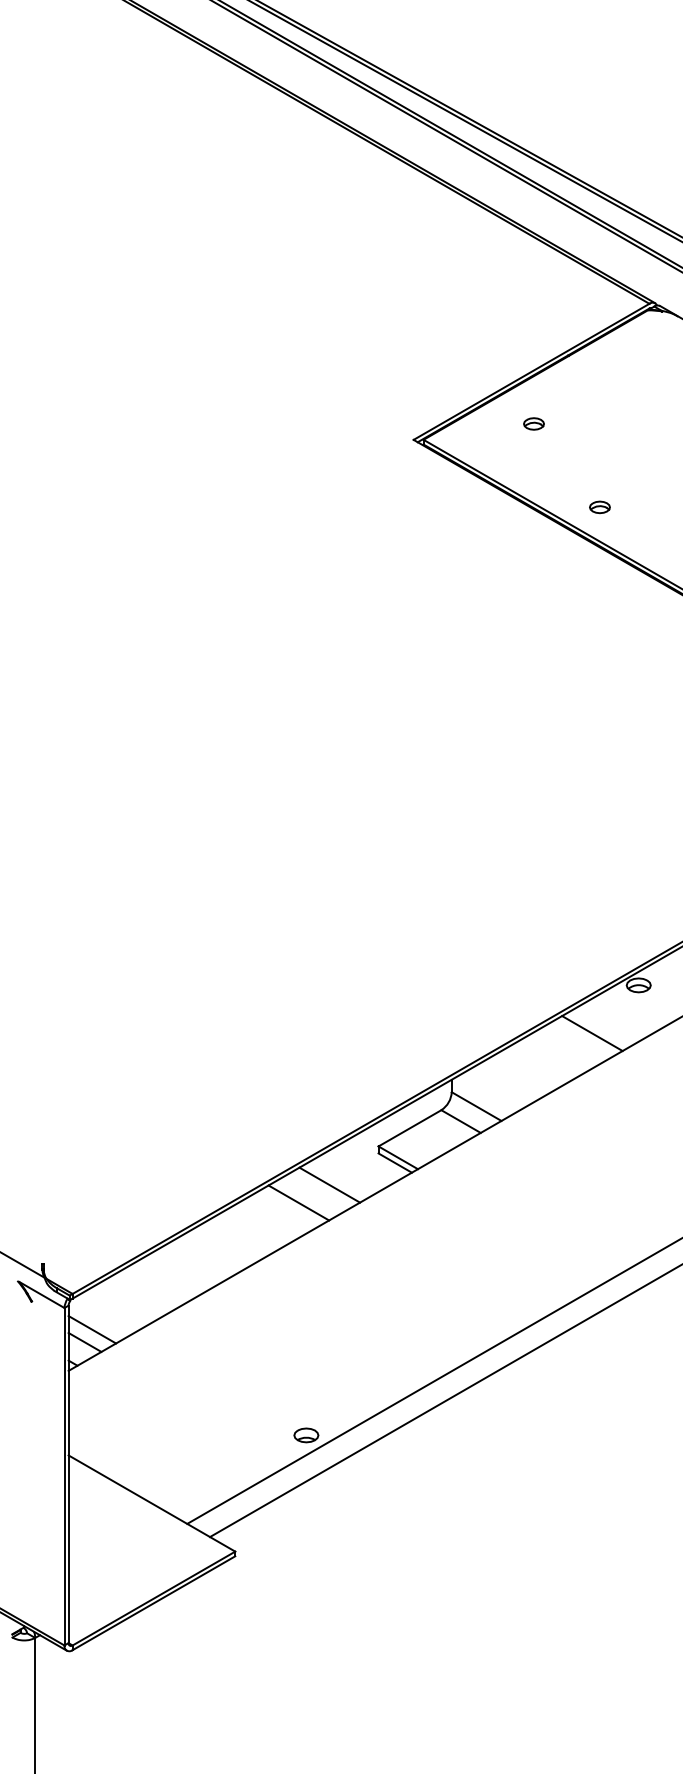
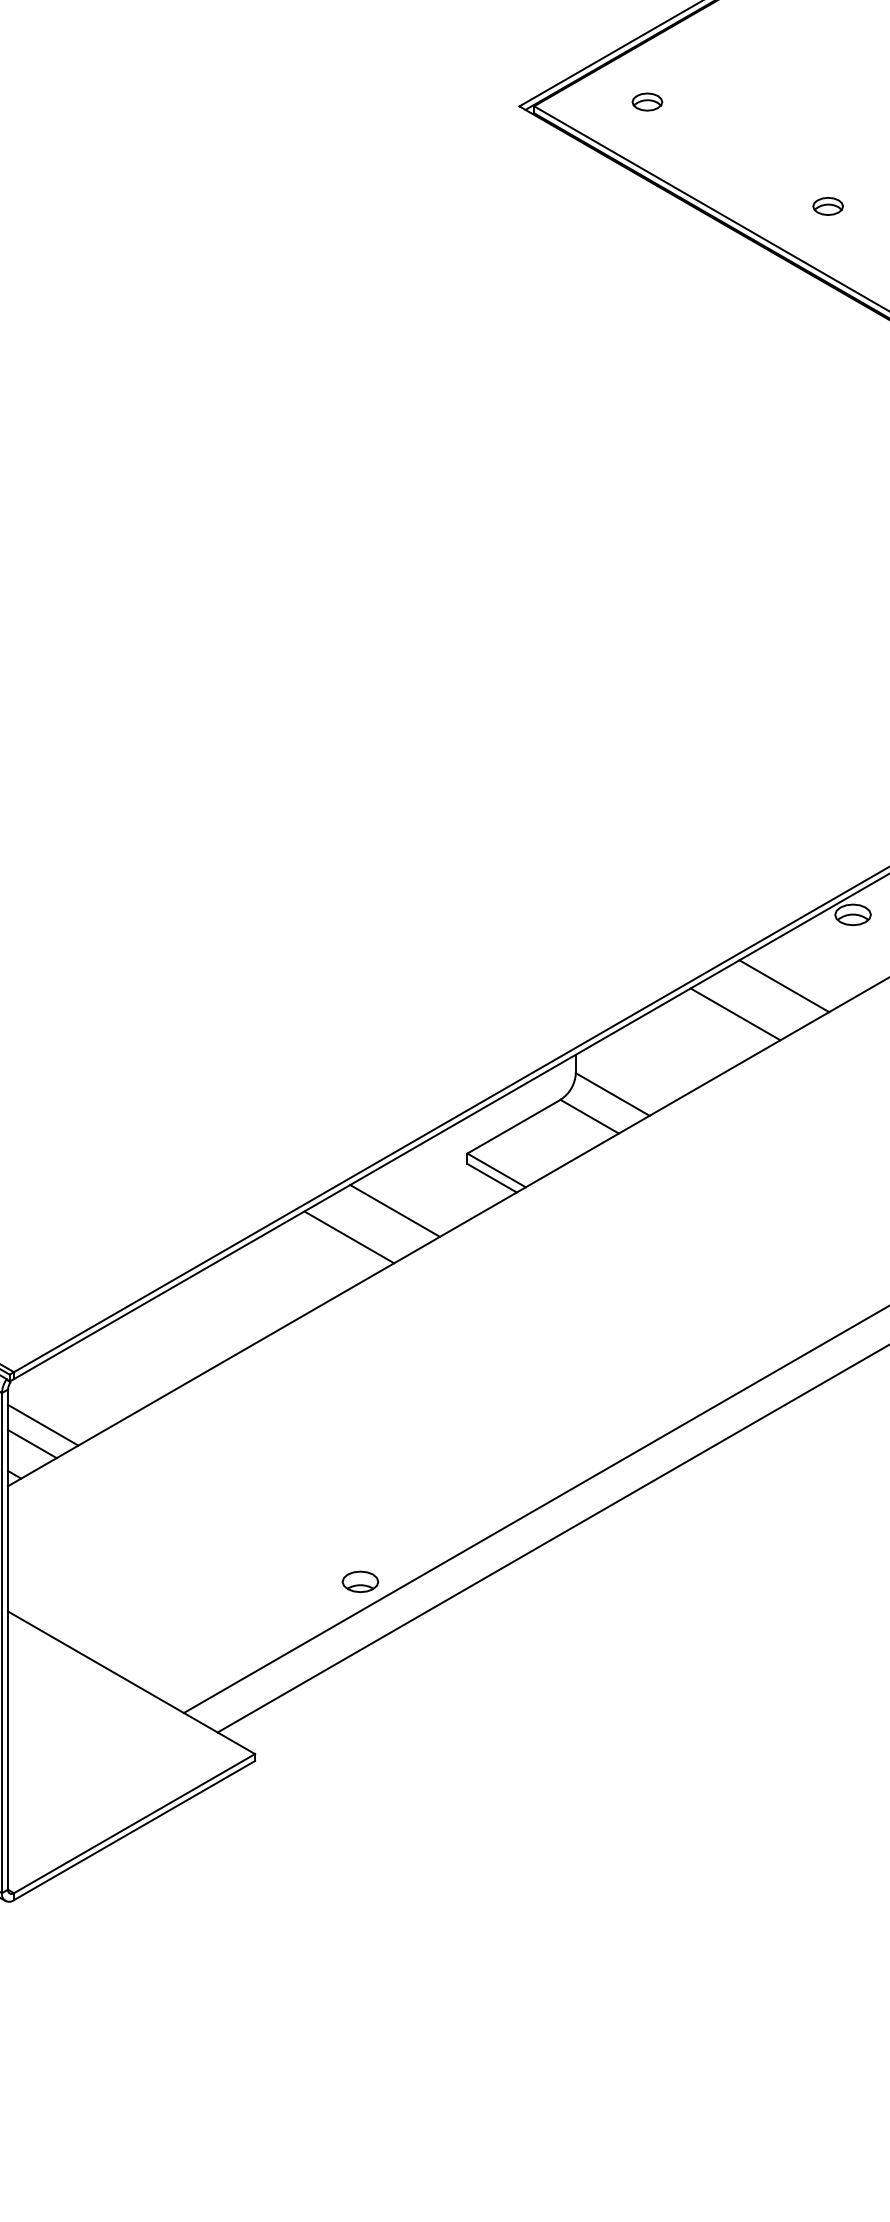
part: (533, 423) -> (646, 101), moved
part: (599, 507) -> (827, 206), moved
line: (559, 1052) -> (735, 1014), added

